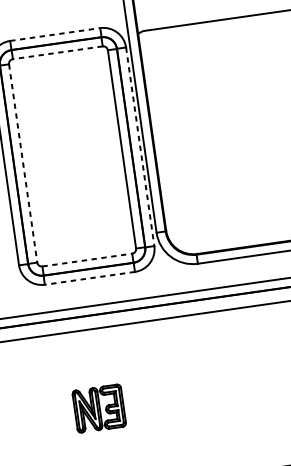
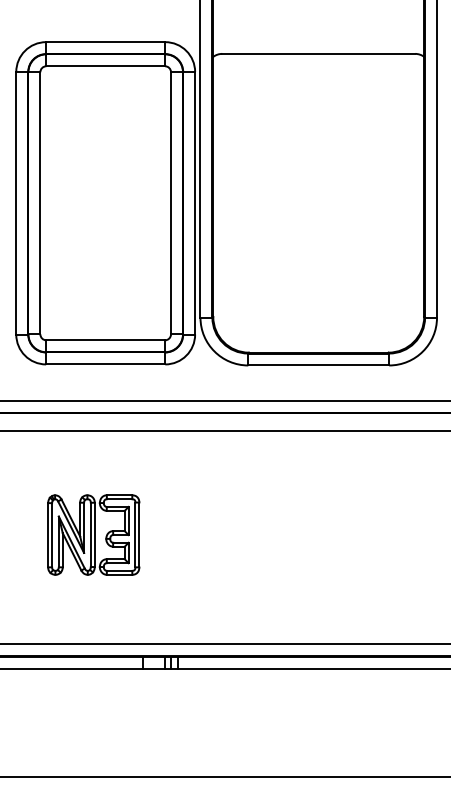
line: (55, 34) -> (105, 42), dashed -> solid
line: (57, 52) -> (105, 66), dashed -> solid
line: (140, 146) -> (195, 203), dashed -> solid
line: (23, 163) -> (40, 203), dashed -> solid
line: (87, 260) -> (106, 340), dashed -> solid
line: (89, 278) -> (105, 364), dashed -> solid
part: (99, 408) -> (93, 534), size x1.43

